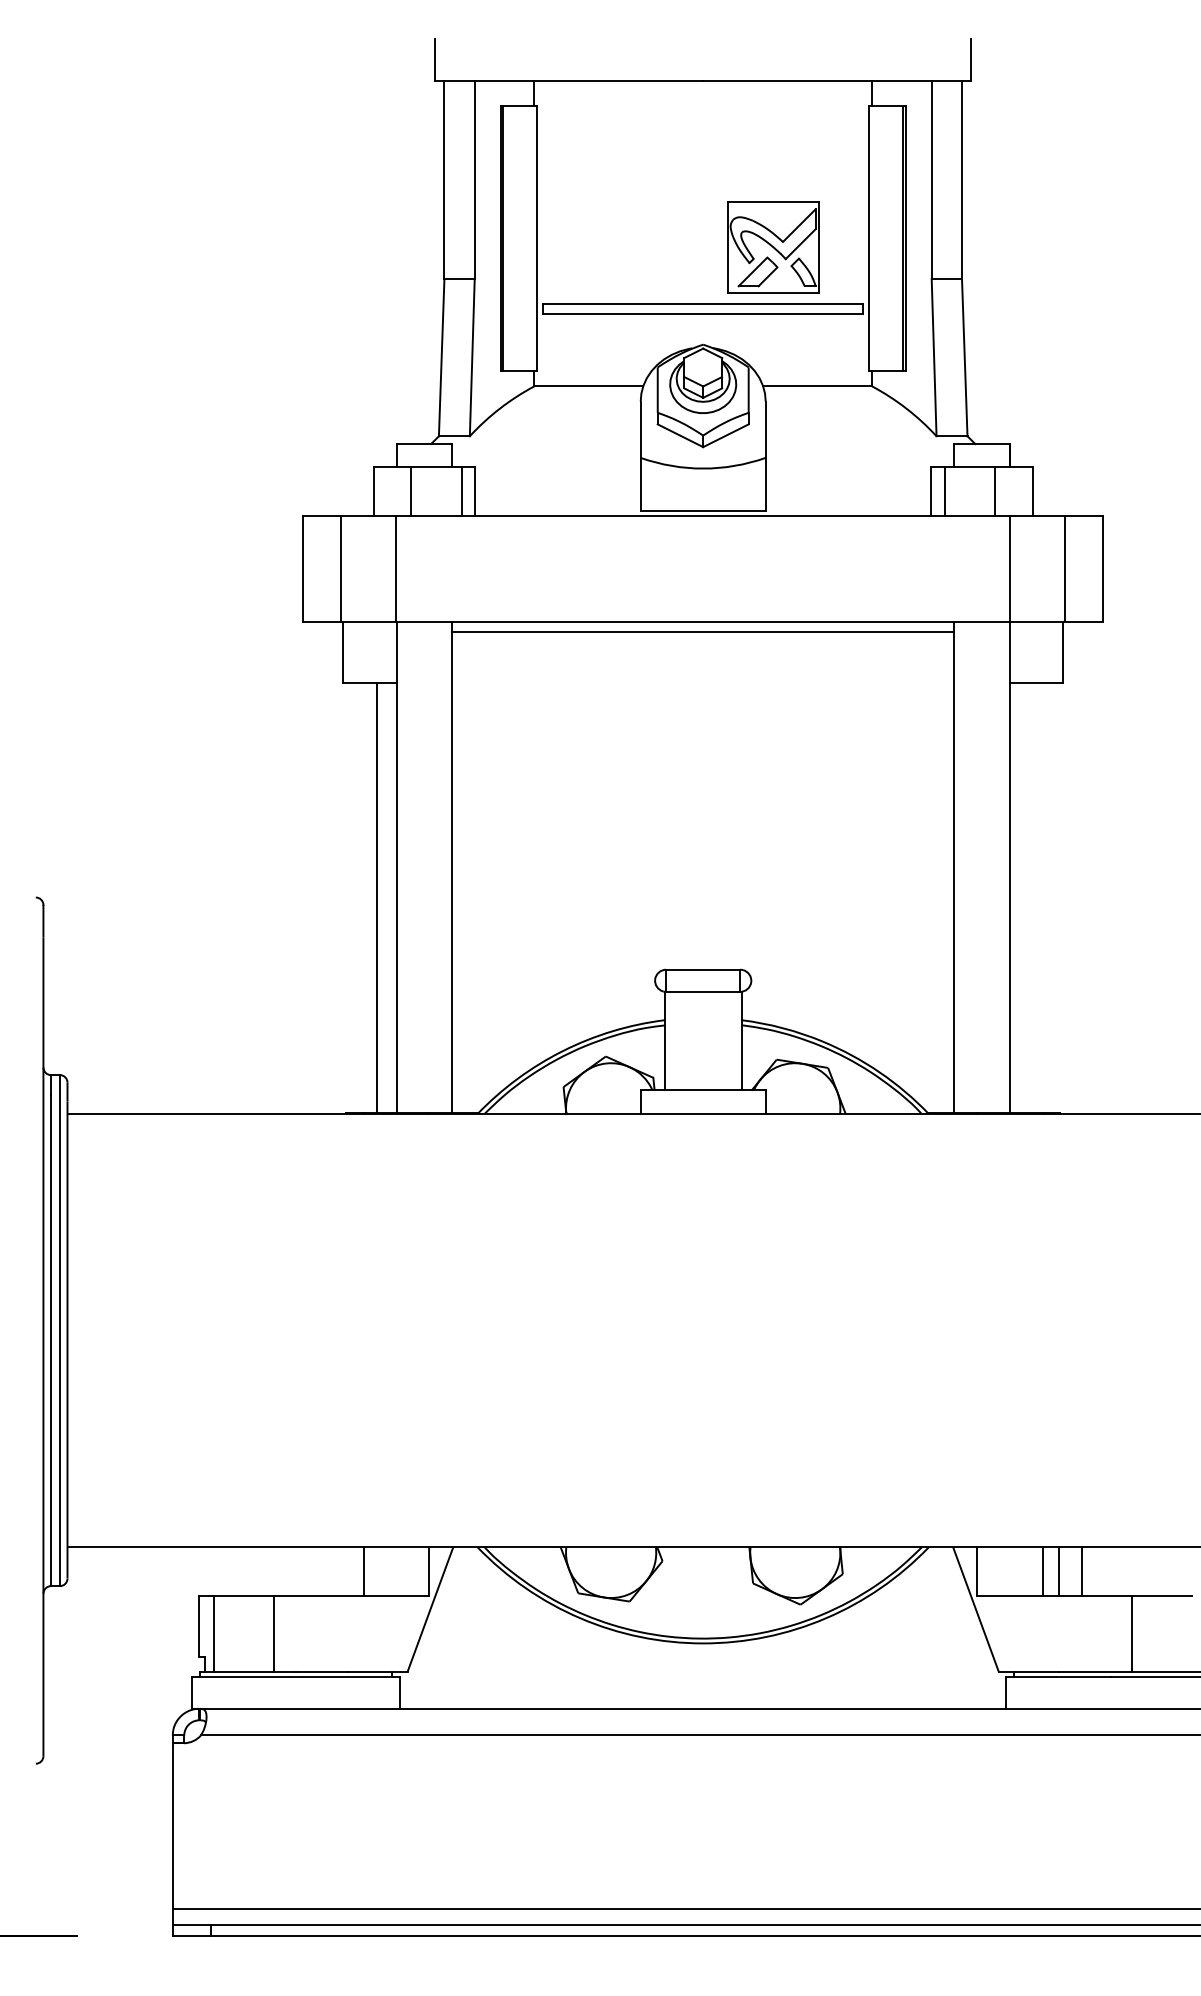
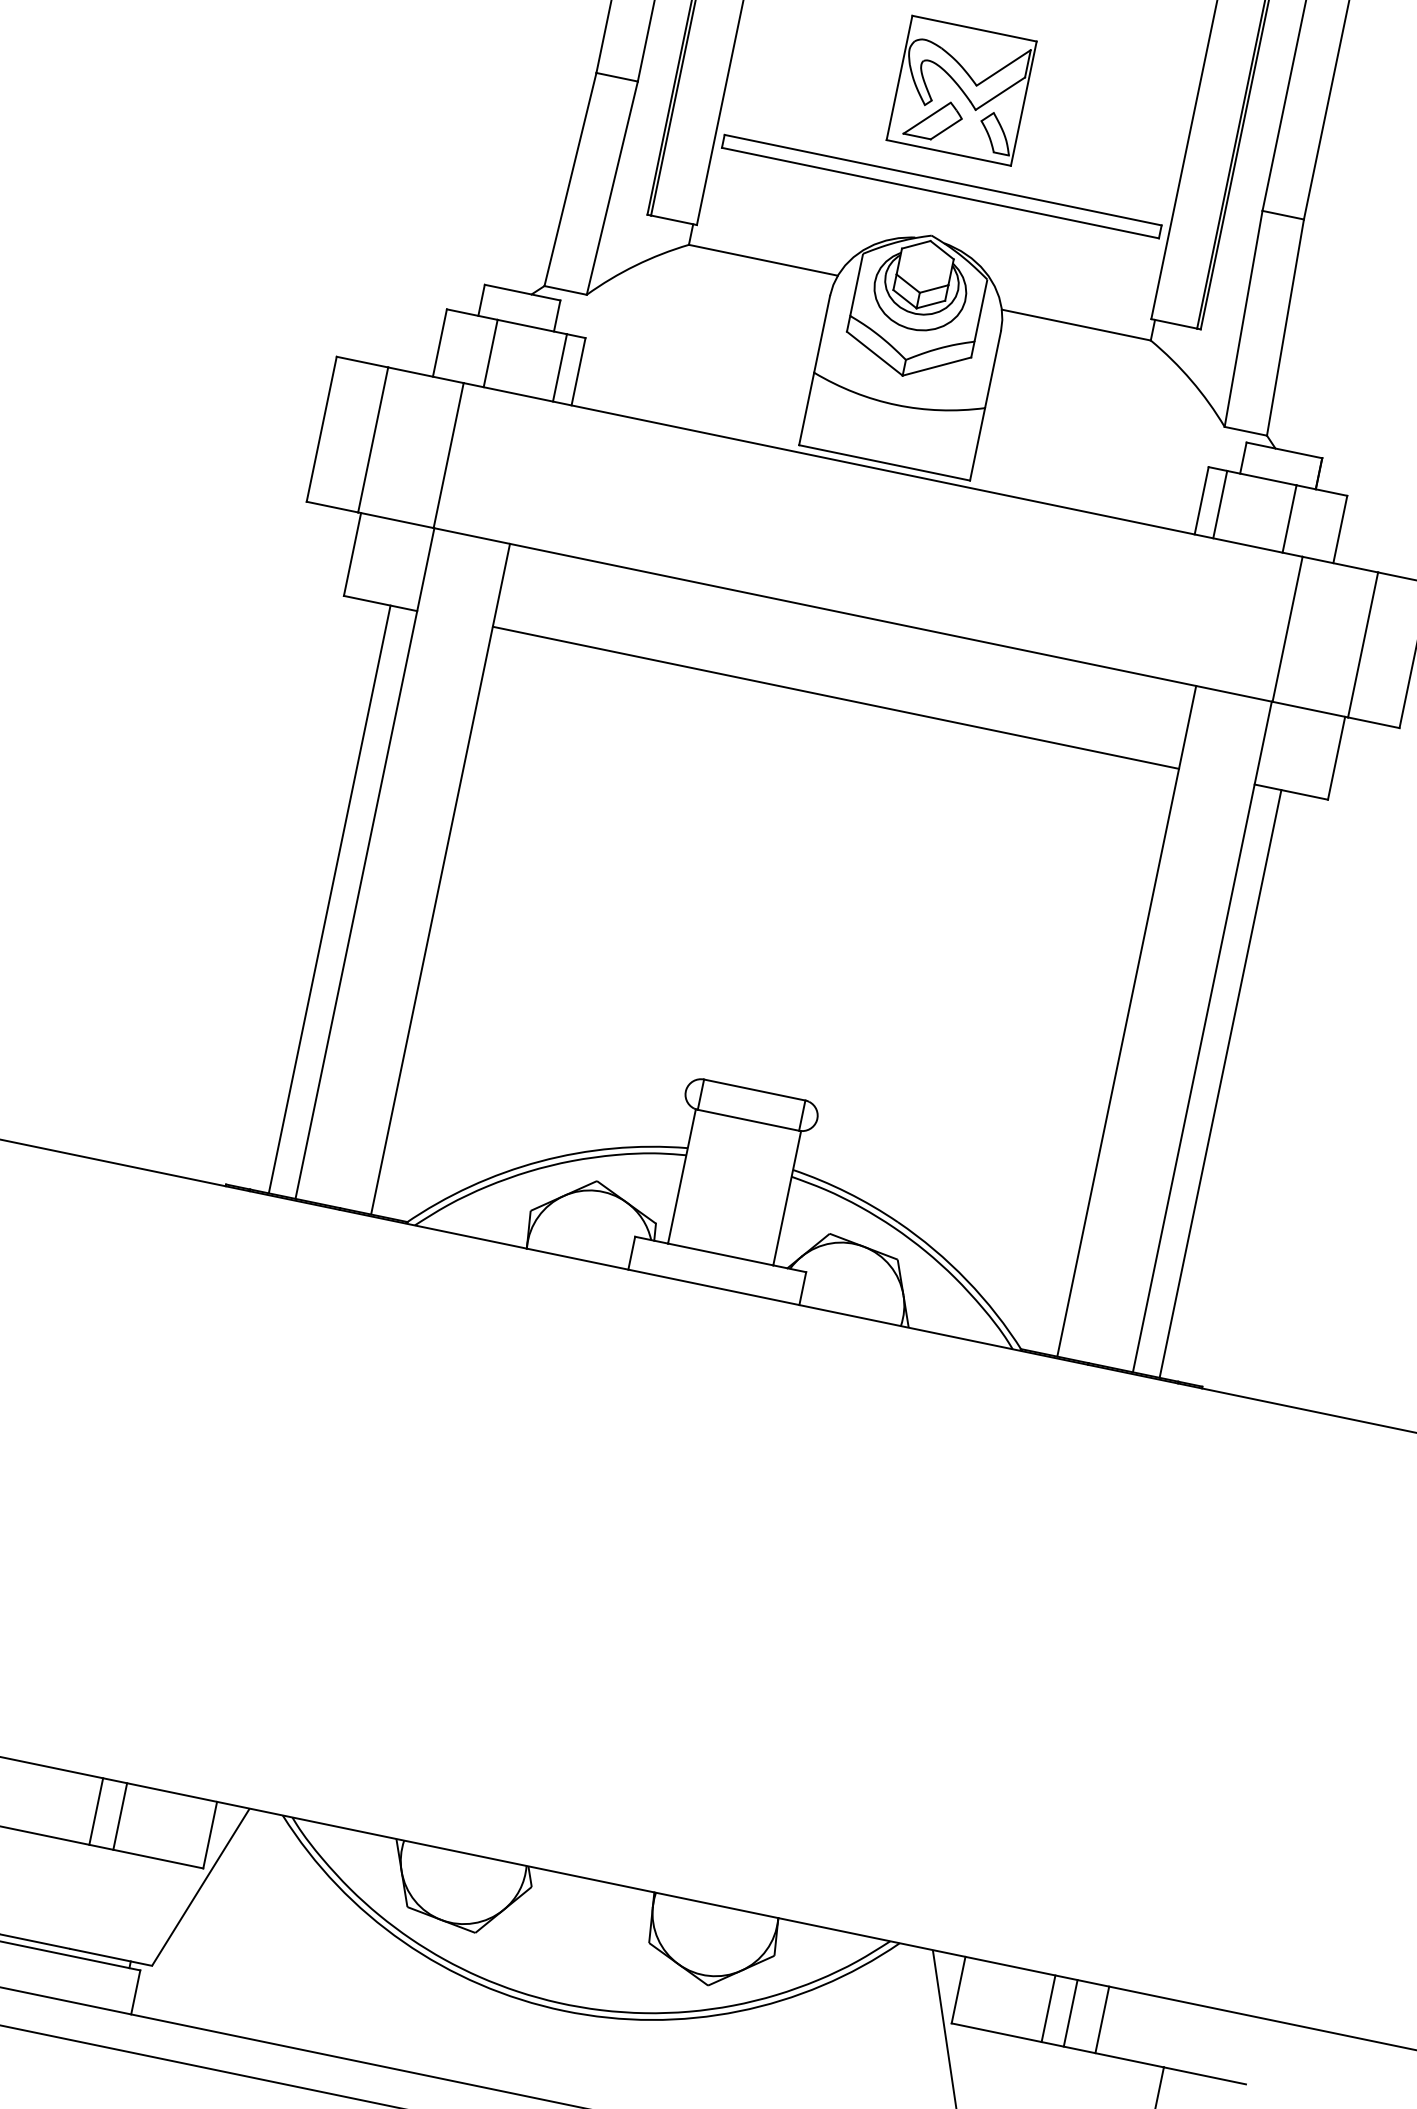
part: (773, 247) -> (962, 90), moved
line: (703, 631) -> (836, 697), moved
line: (1029, 897) -> (1221, 1083), added
line: (346, 1571) -> (96, 1811), added

